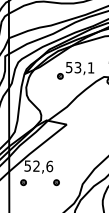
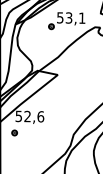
part: (56, 182) -> (47, 132), removed

